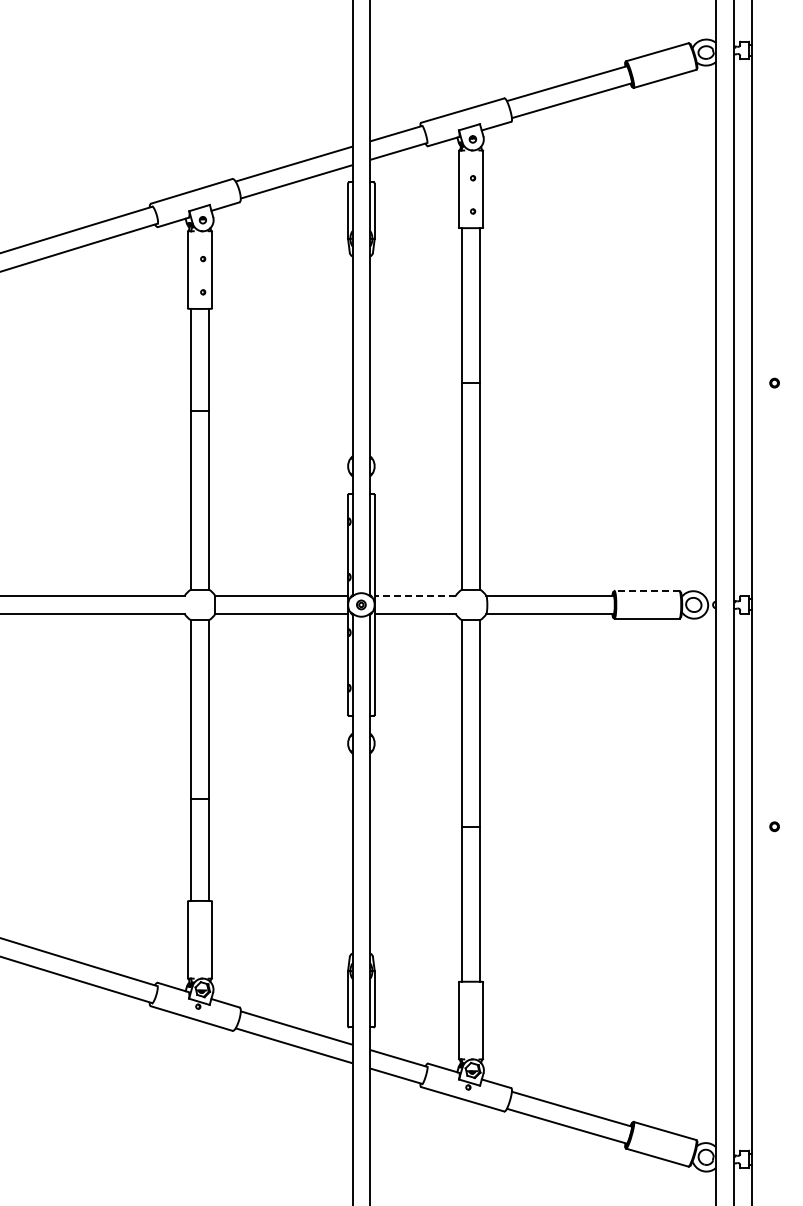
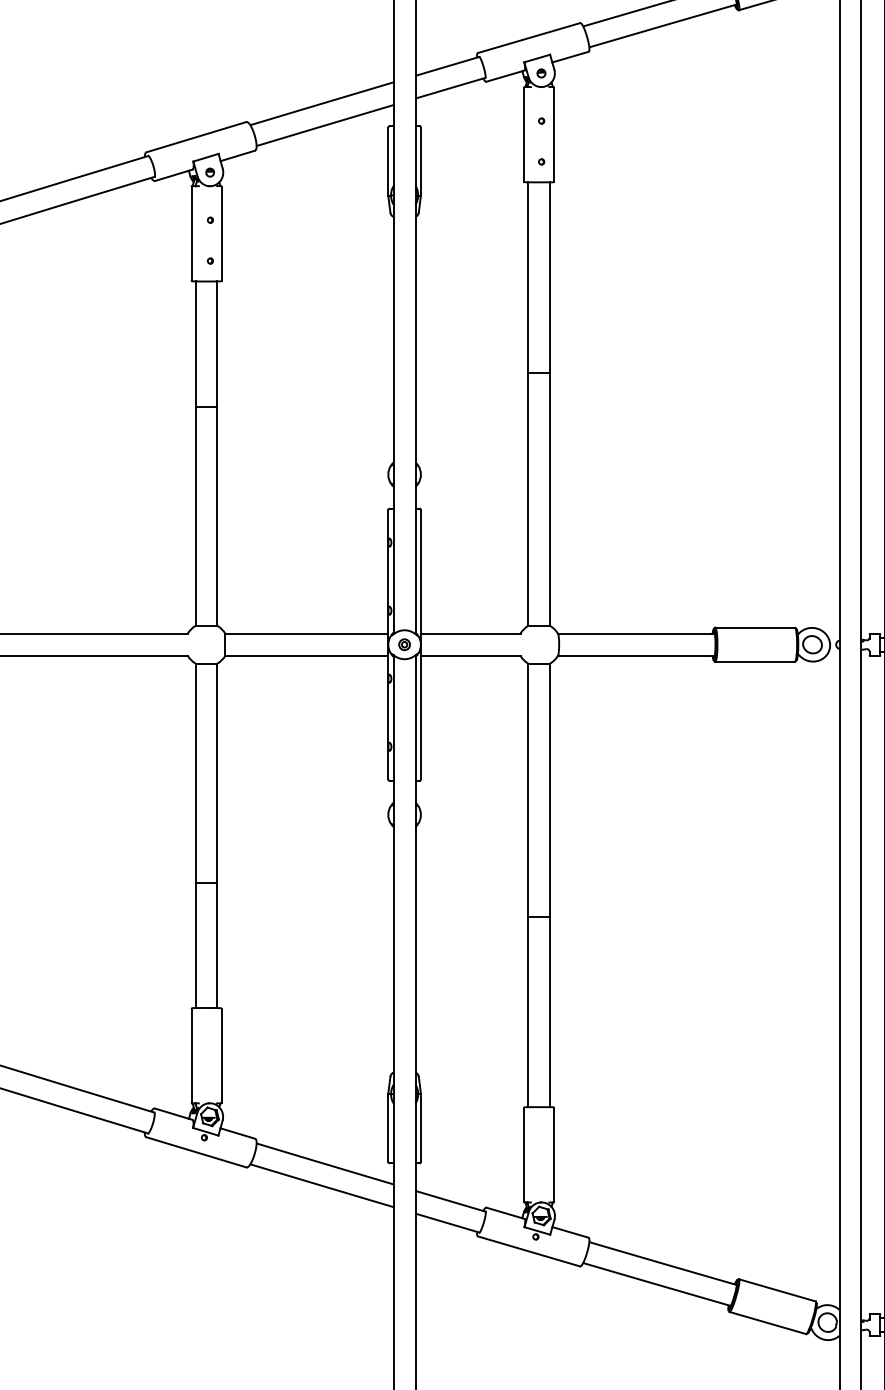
line: (646, 591) -> (754, 628), dashed -> solid
line: (415, 596) -> (471, 634), dashed -> solid

